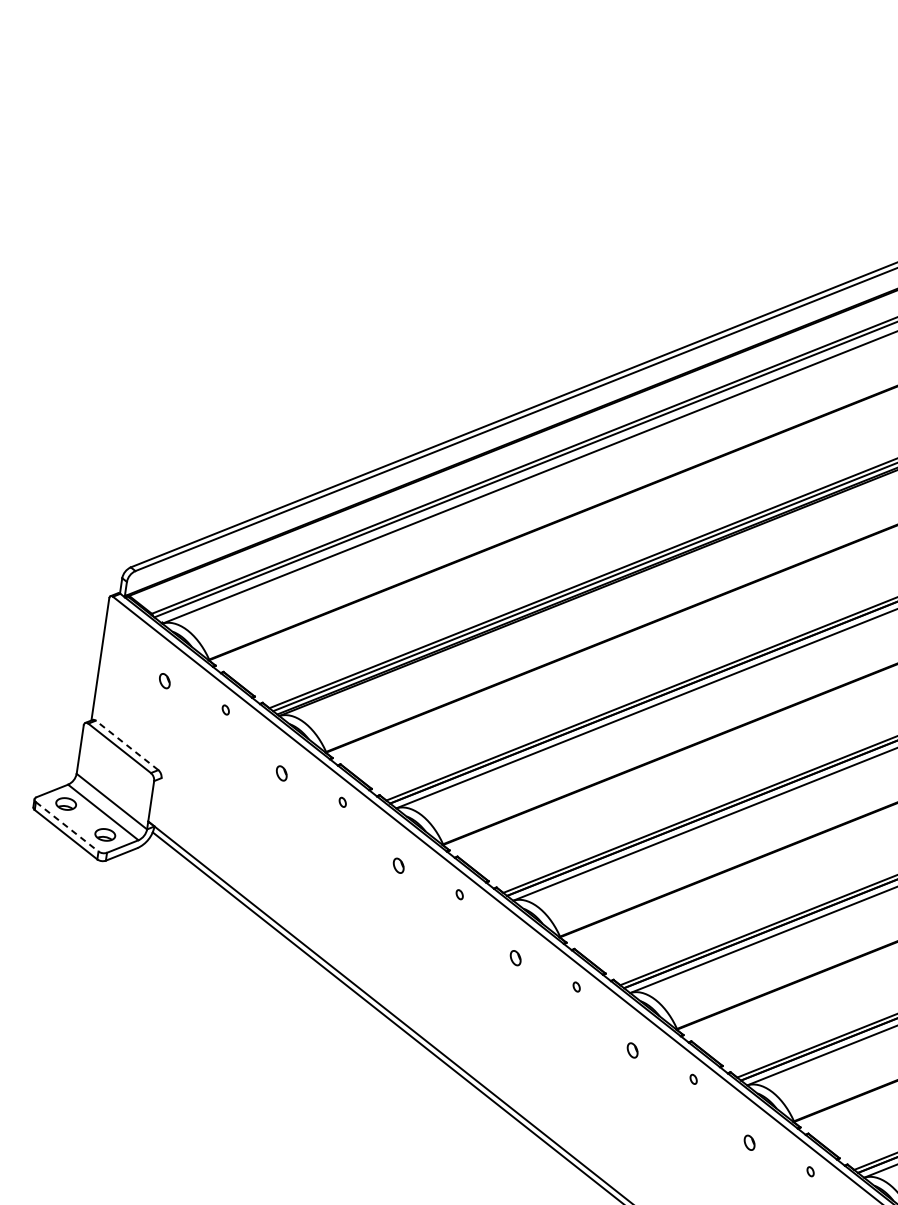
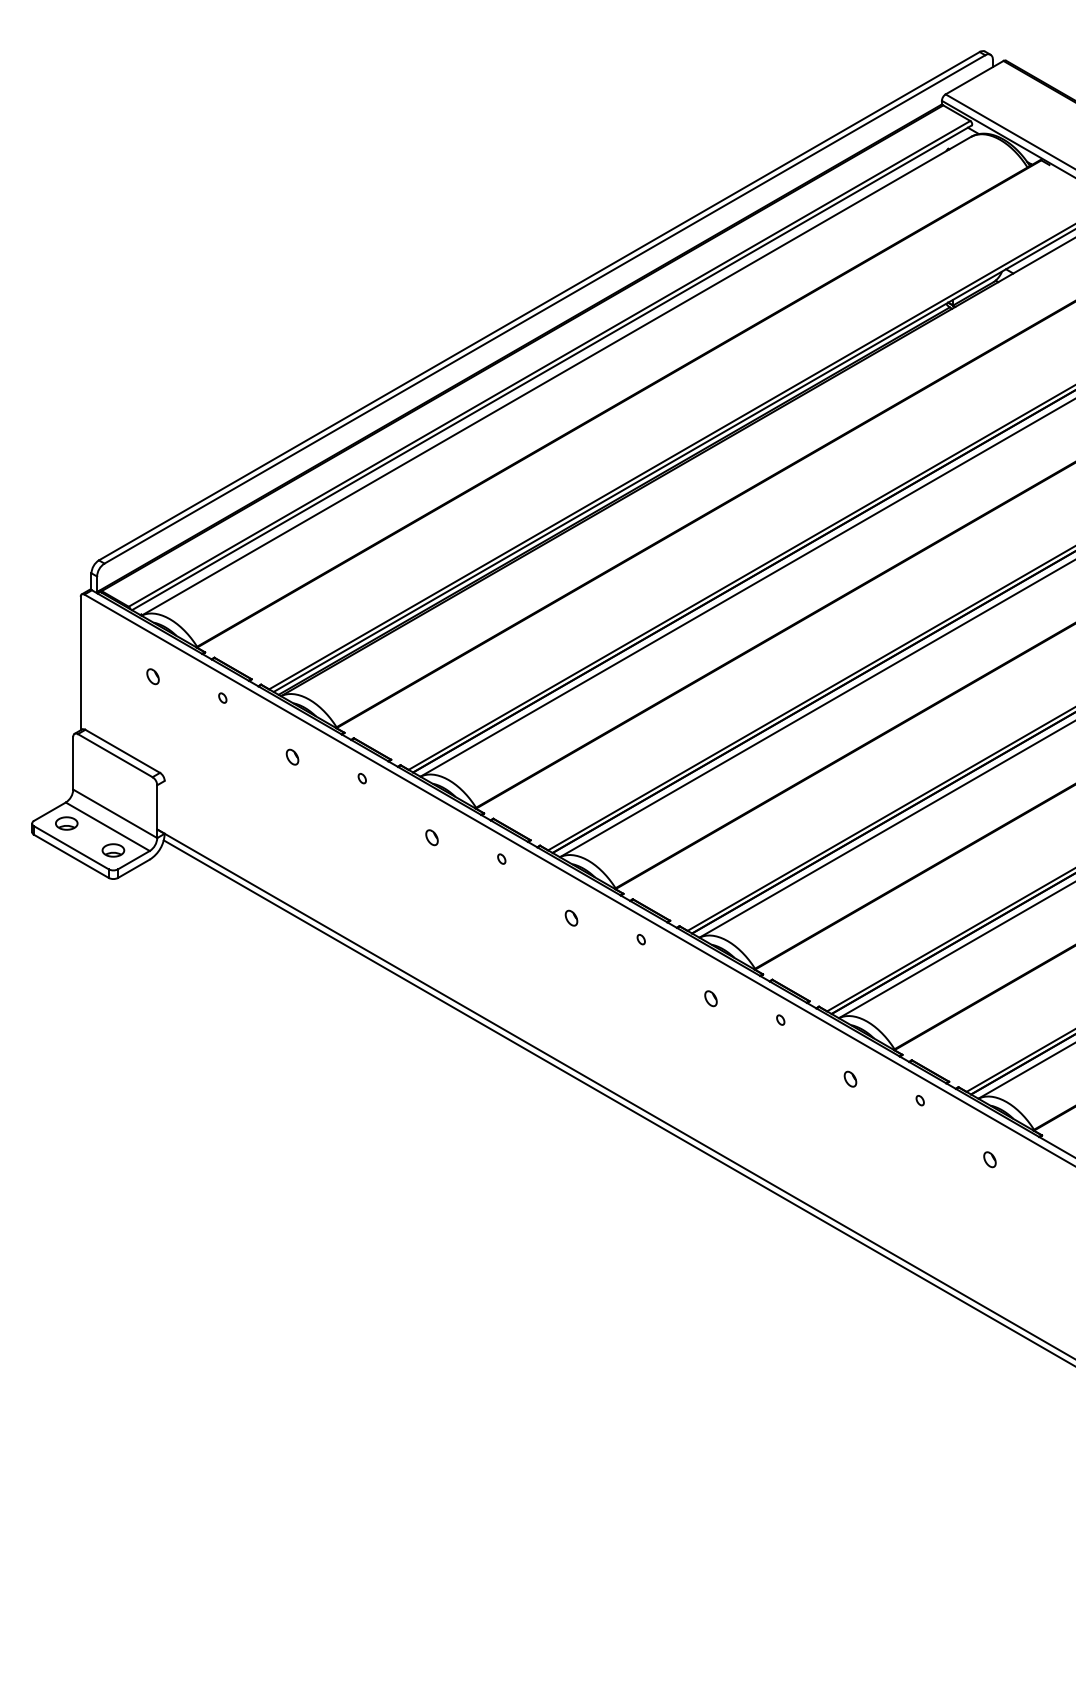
line: (126, 745) -> (122, 751), dashed -> solid
line: (67, 827) -> (71, 848), dashed -> solid

